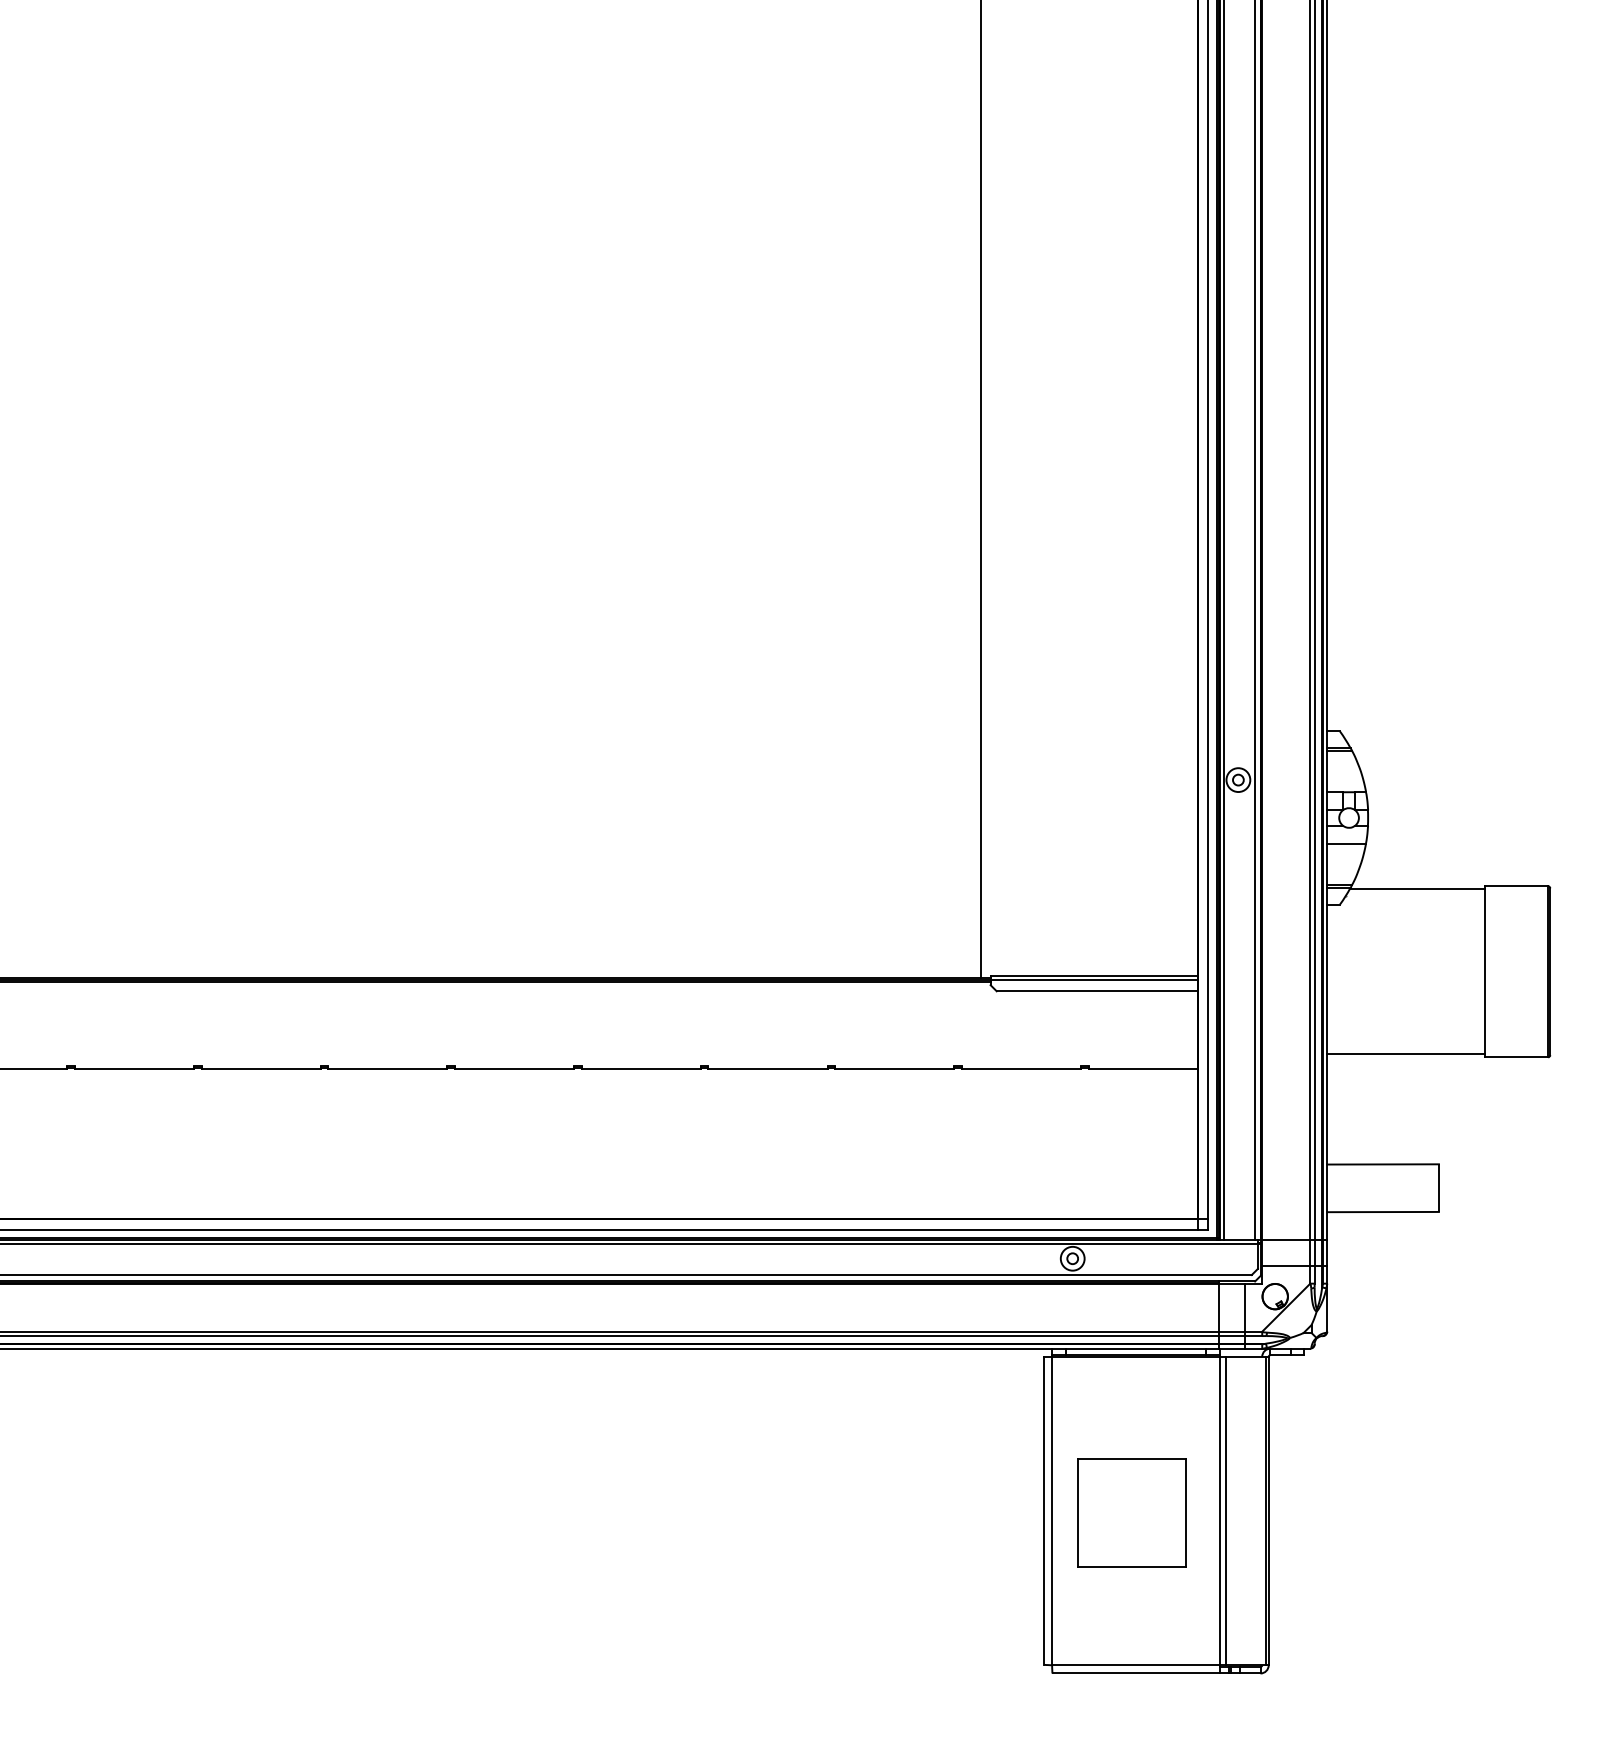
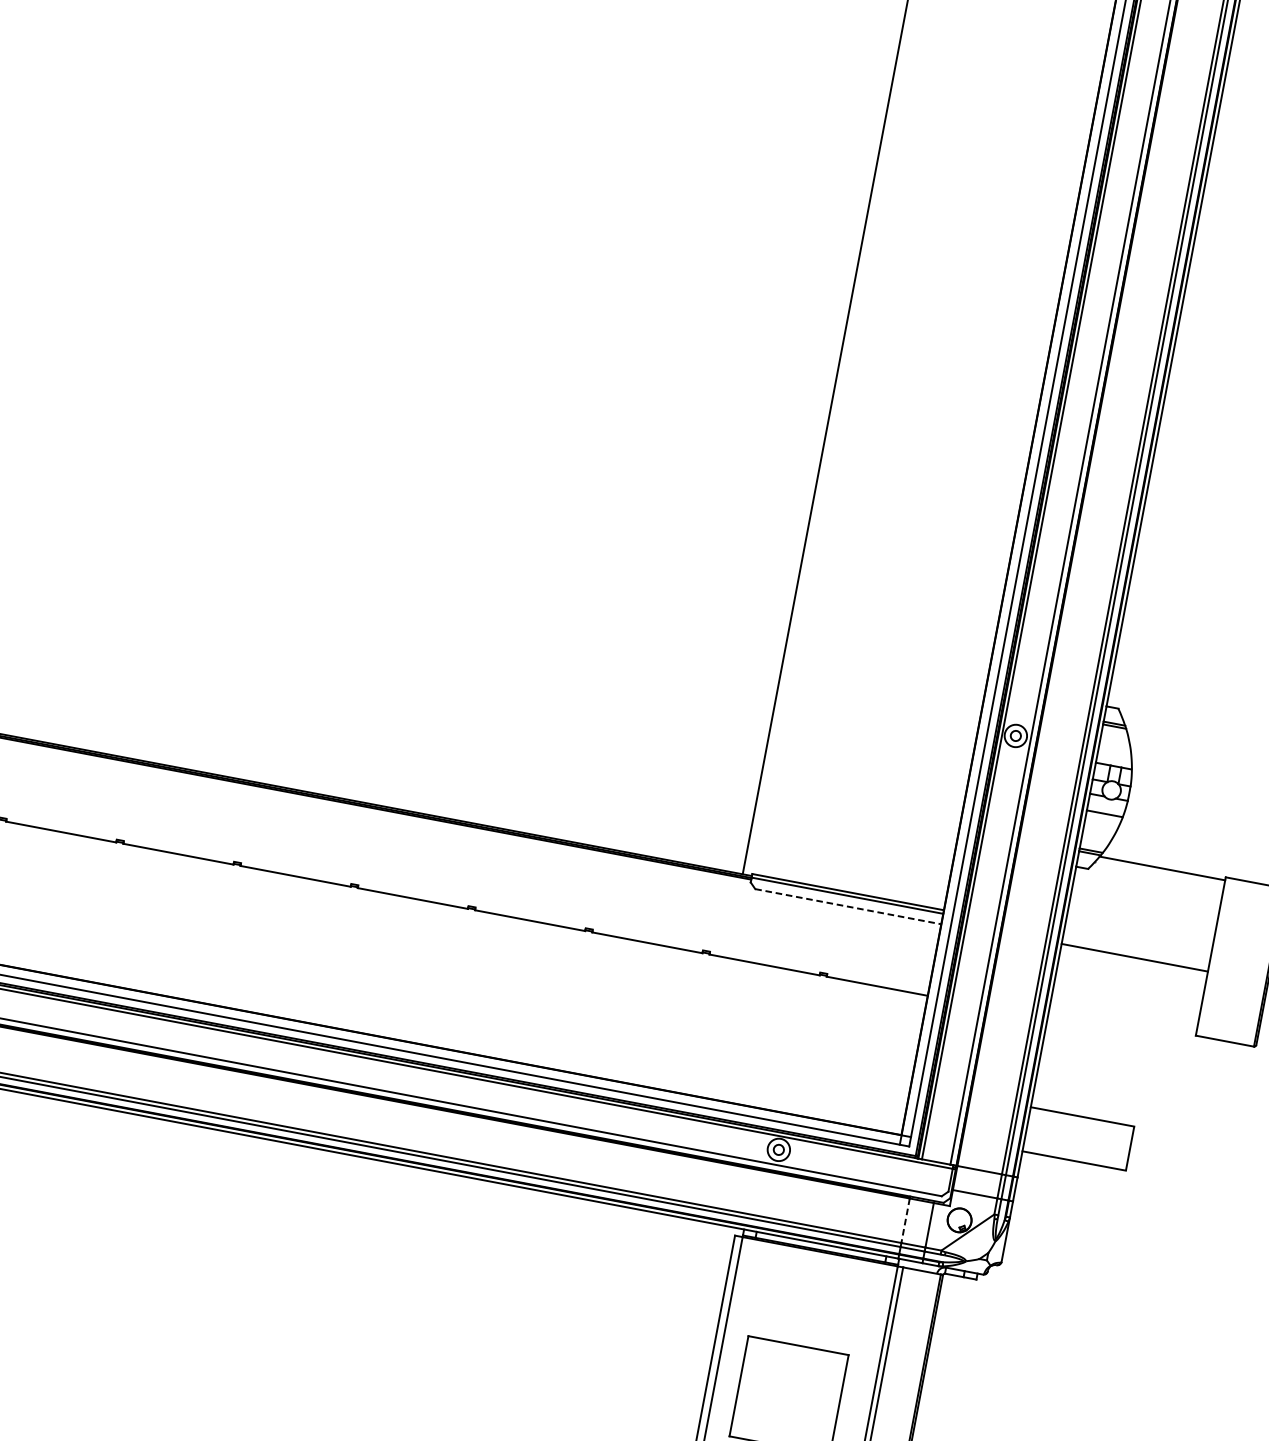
line: (1097, 991) -> (848, 906), solid -> dashed
line: (1406, 1054) -> (1134, 958), moved
line: (1218, 1308) -> (905, 1221), solid -> dashed

